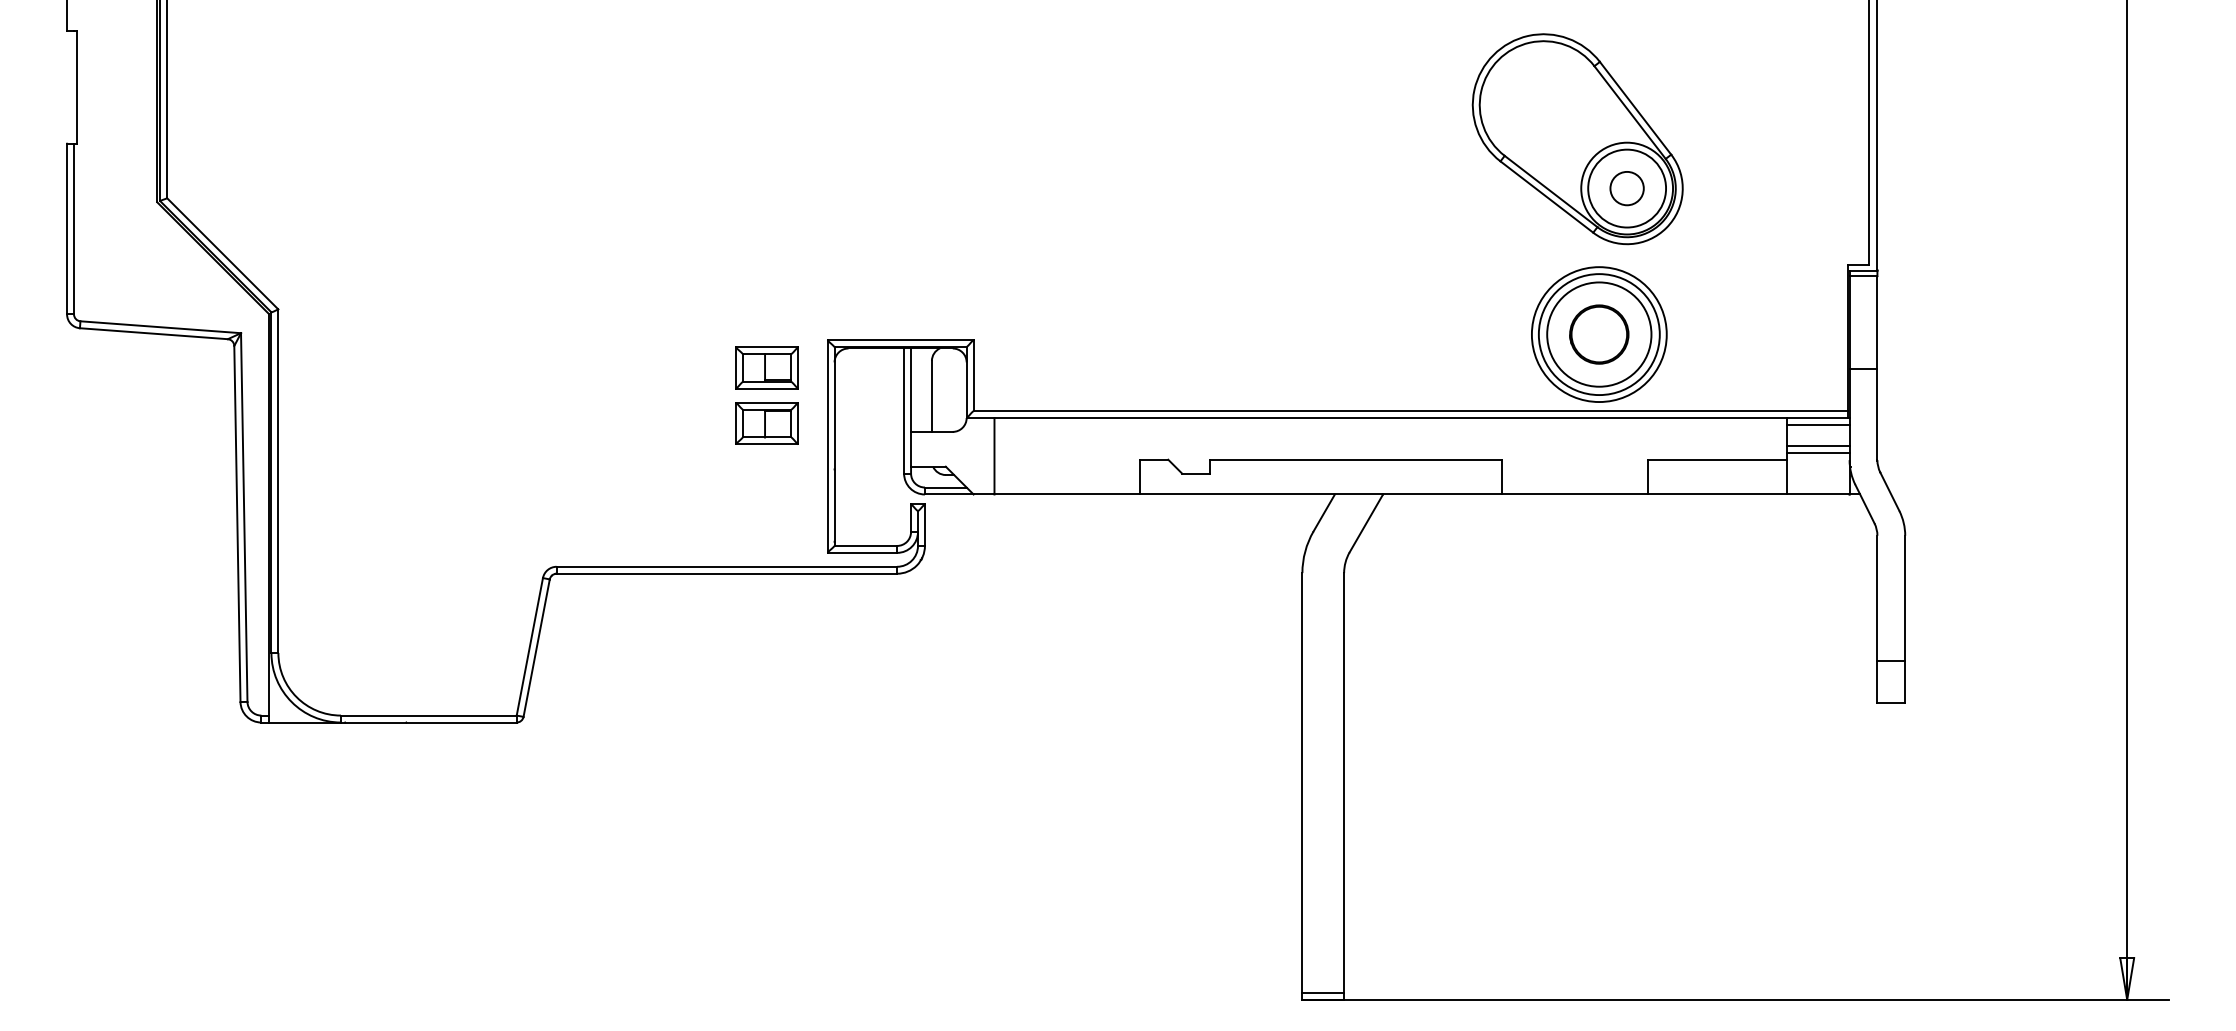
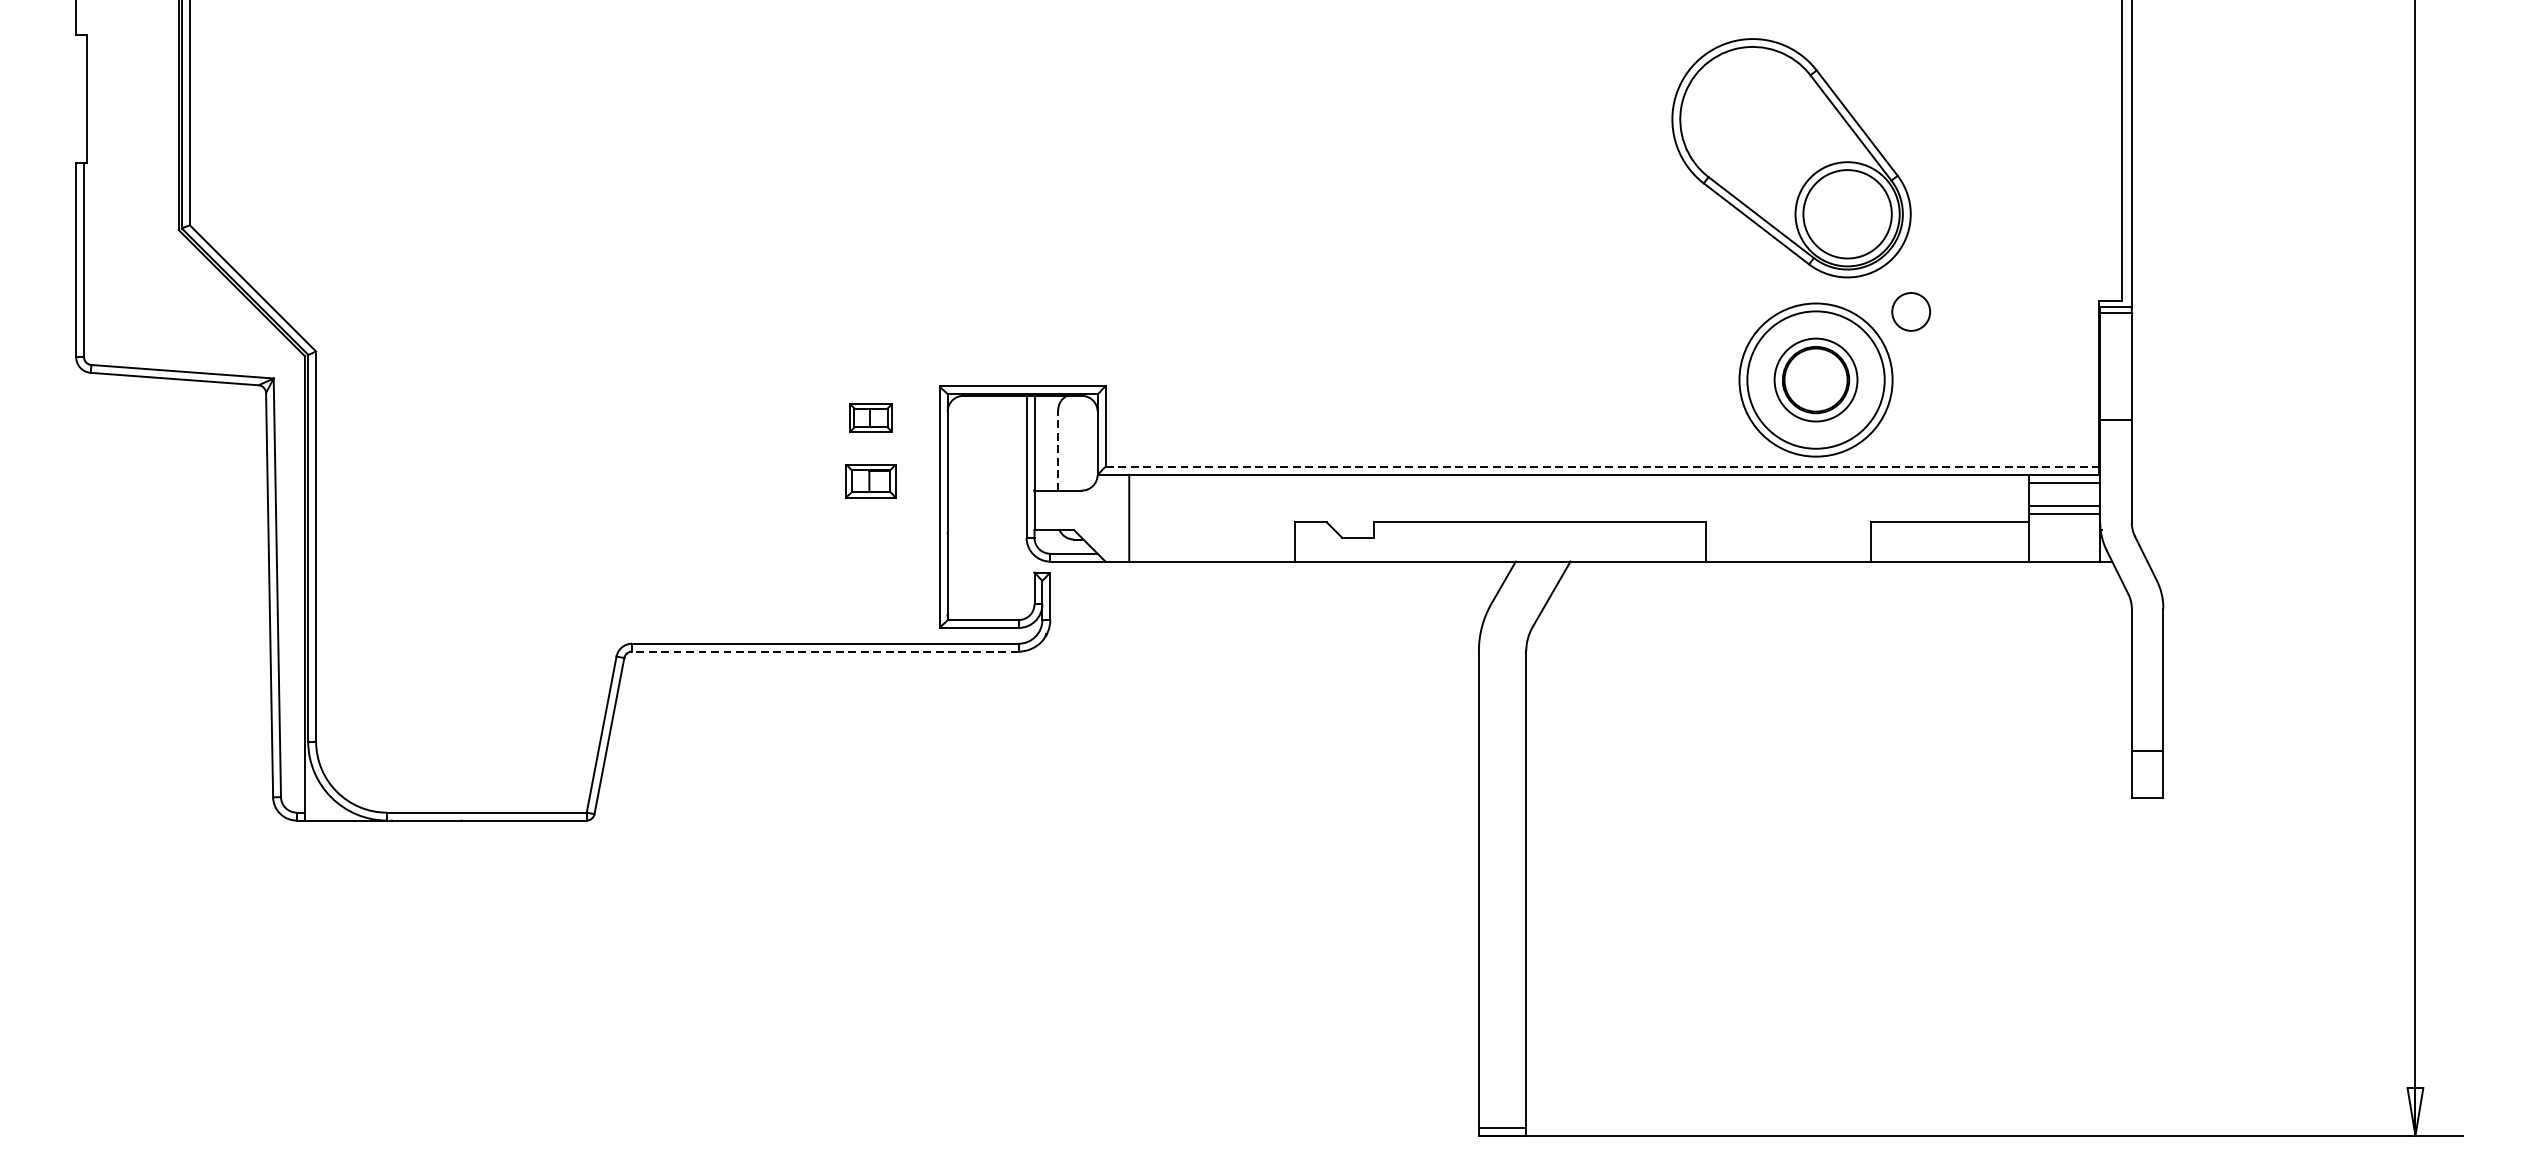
circle: (1626, 188) -> (1910, 311), moved
circle: (1599, 334) -> (1816, 379), size x0.7
part: (766, 367) -> (870, 417), size x0.6
line: (931, 395) -> (1057, 449), solid -> dashed
line: (1411, 411) -> (1602, 467), solid -> dashed
part: (766, 423) -> (870, 481), size x0.7
line: (726, 573) -> (824, 651), solid -> dashed

